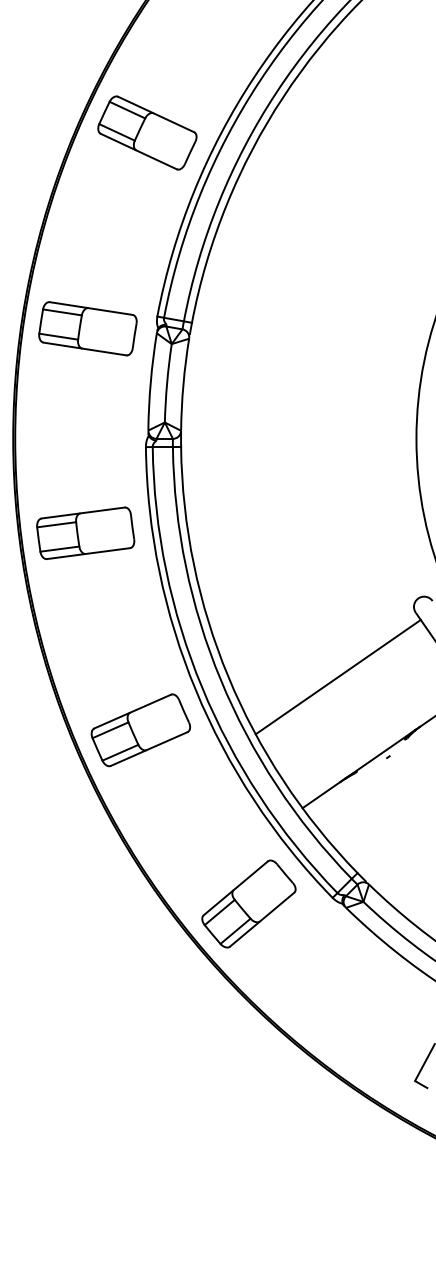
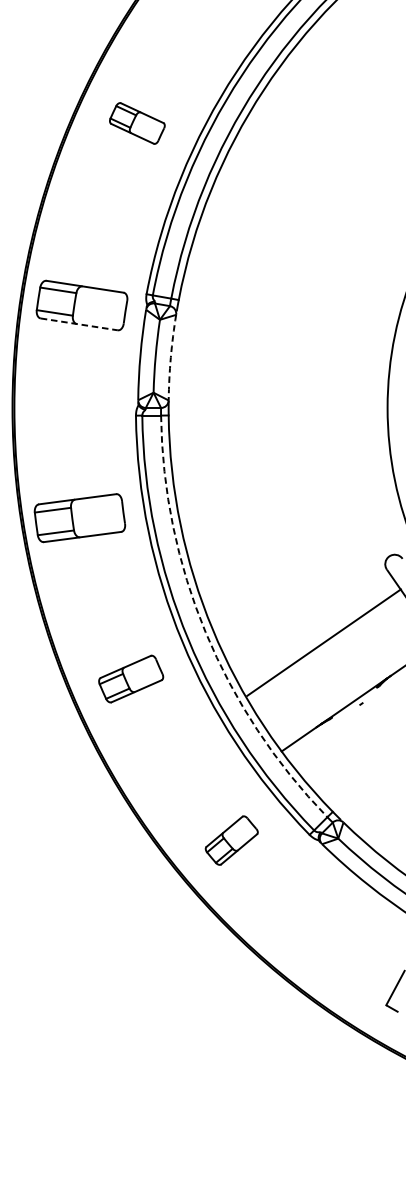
part: (147, 132) -> (137, 123), size x0.6
line: (85, 349) -> (79, 324), solid -> dashed
arc: (183, 384) -> (170, 357), solid -> dashed
part: (85, 533) -> (79, 518), moved
line: (337, 676) -> (323, 642), moved
arc: (220, 680) -> (205, 632), solid -> dashed
part: (140, 730) -> (130, 679), size x0.7
part: (248, 903) -> (231, 840), size x0.6

